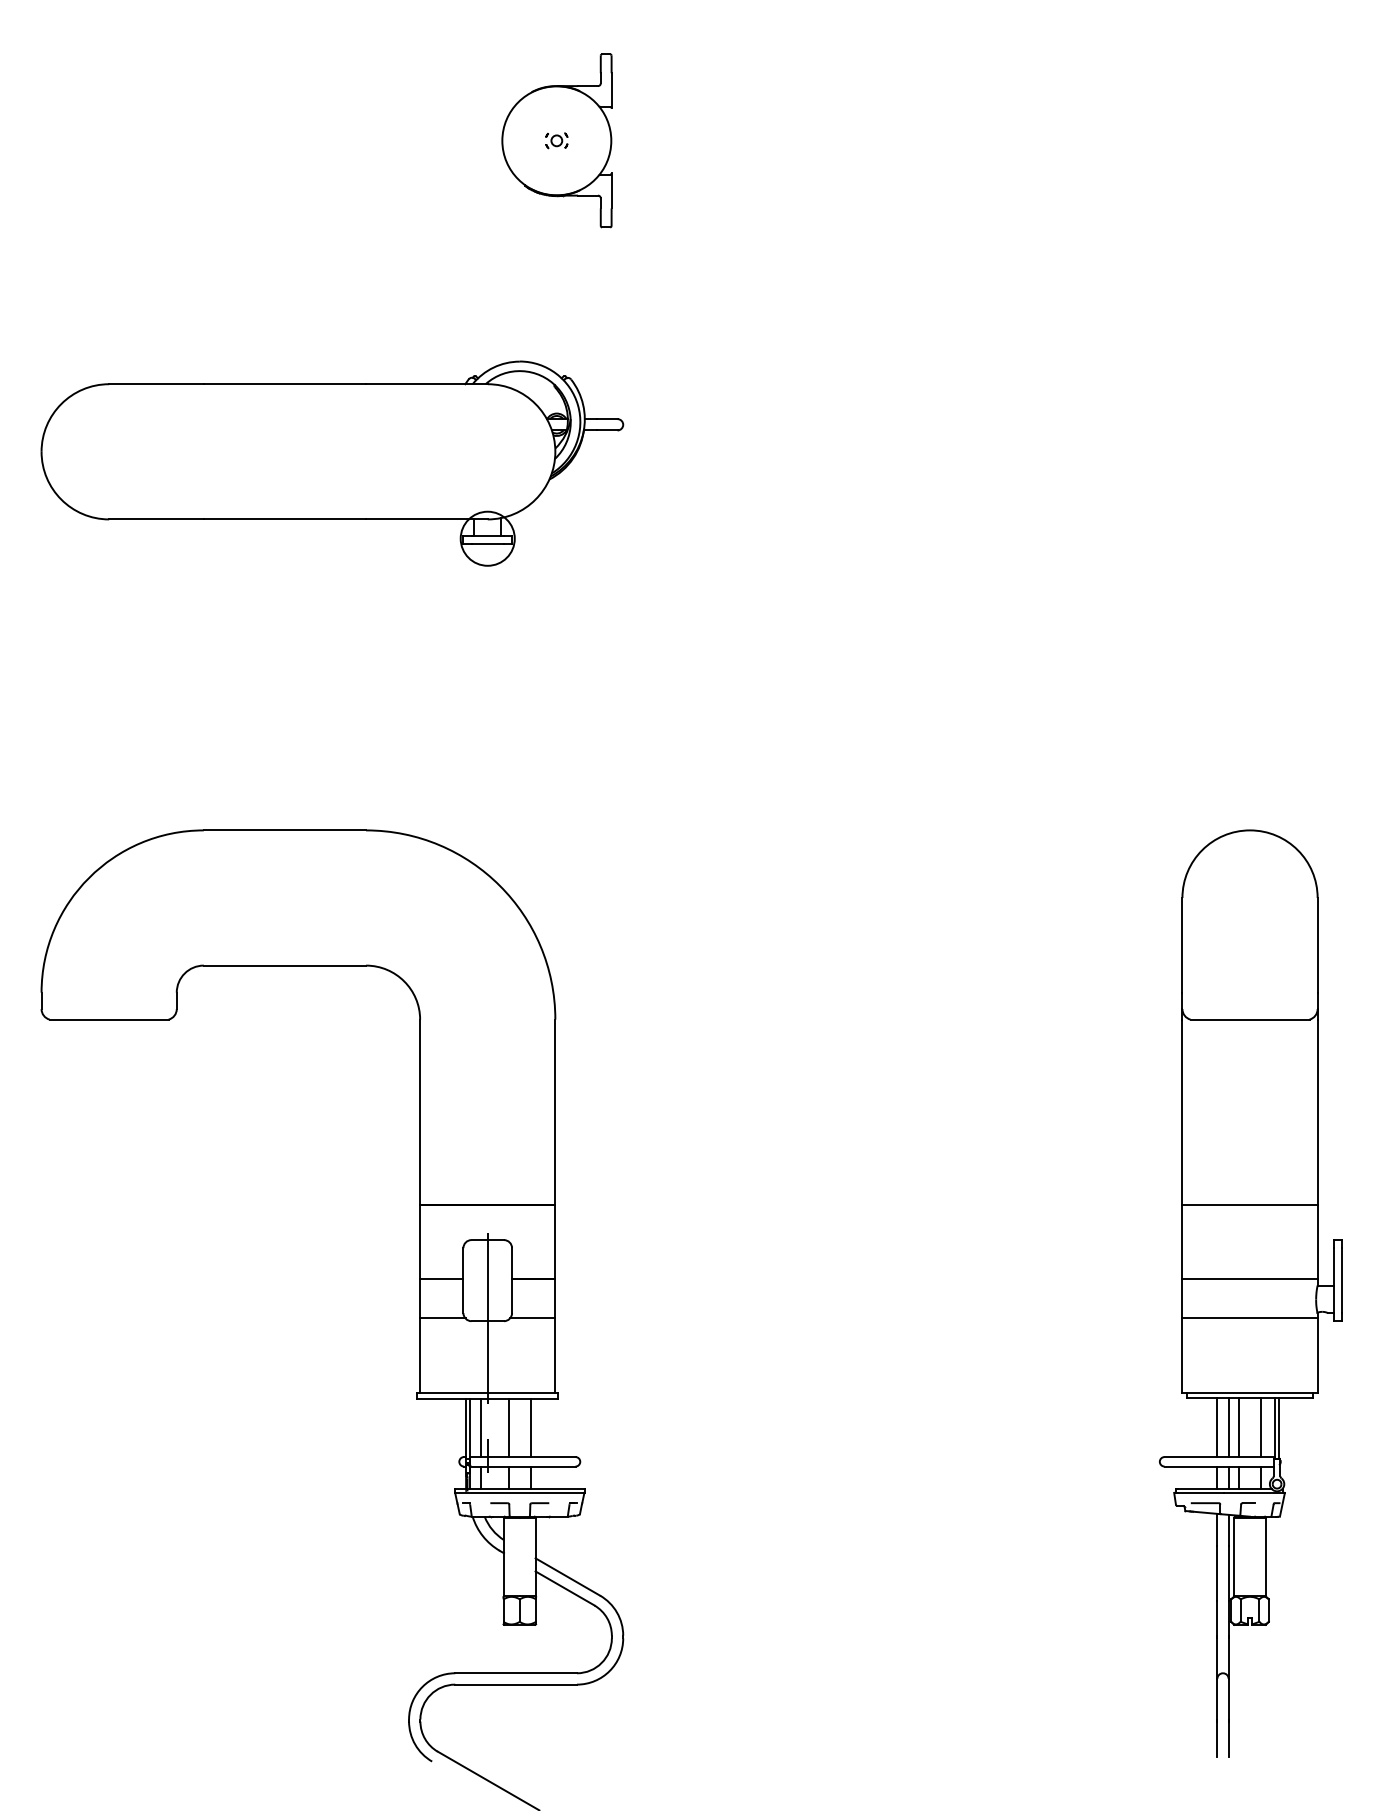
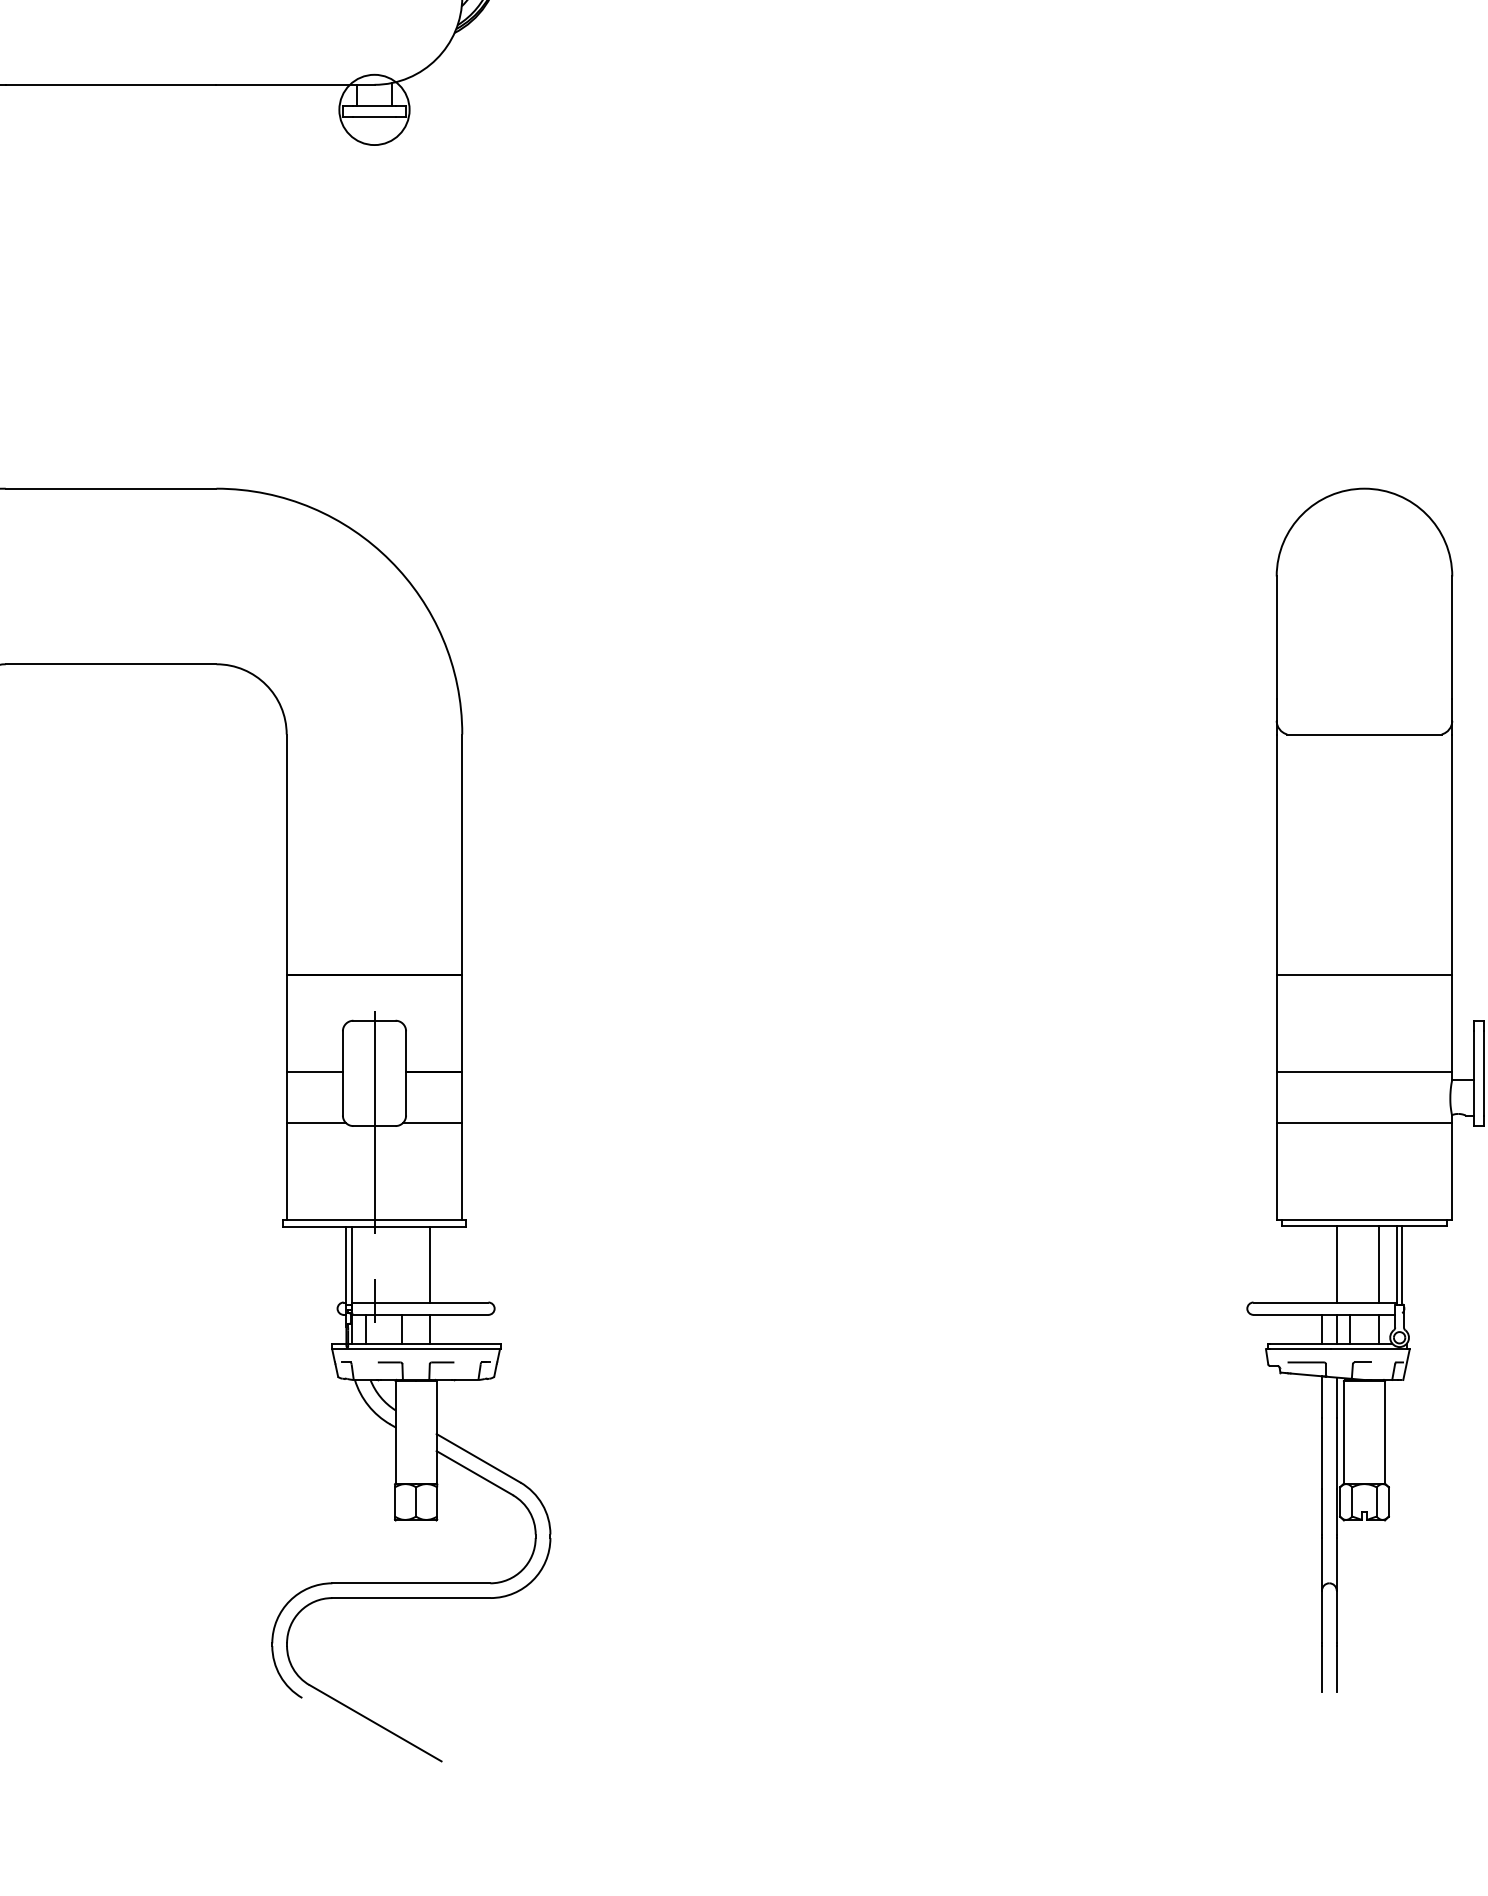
line: (481, 1427) -> (366, 1264), removed
line: (508, 1427) -> (401, 1264), removed
line: (1217, 1427) -> (1322, 1264), removed
line: (1239, 1427) -> (1350, 1264), removed

